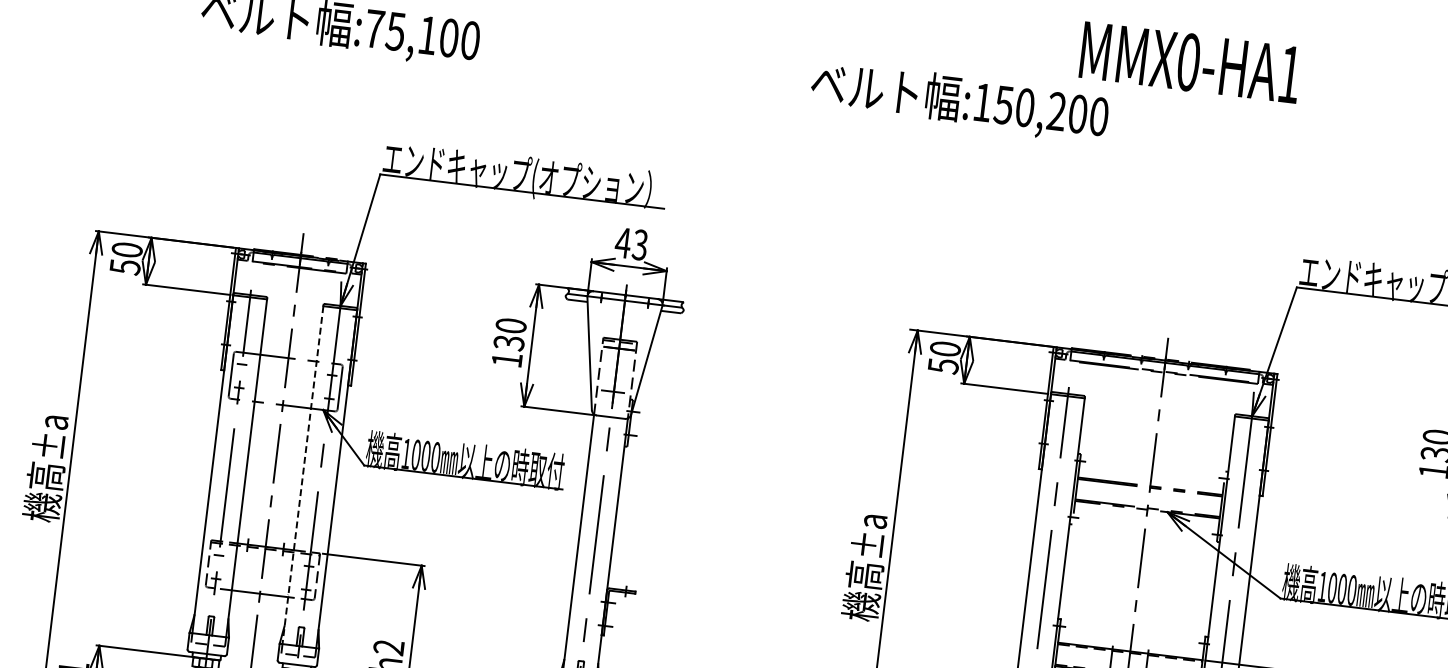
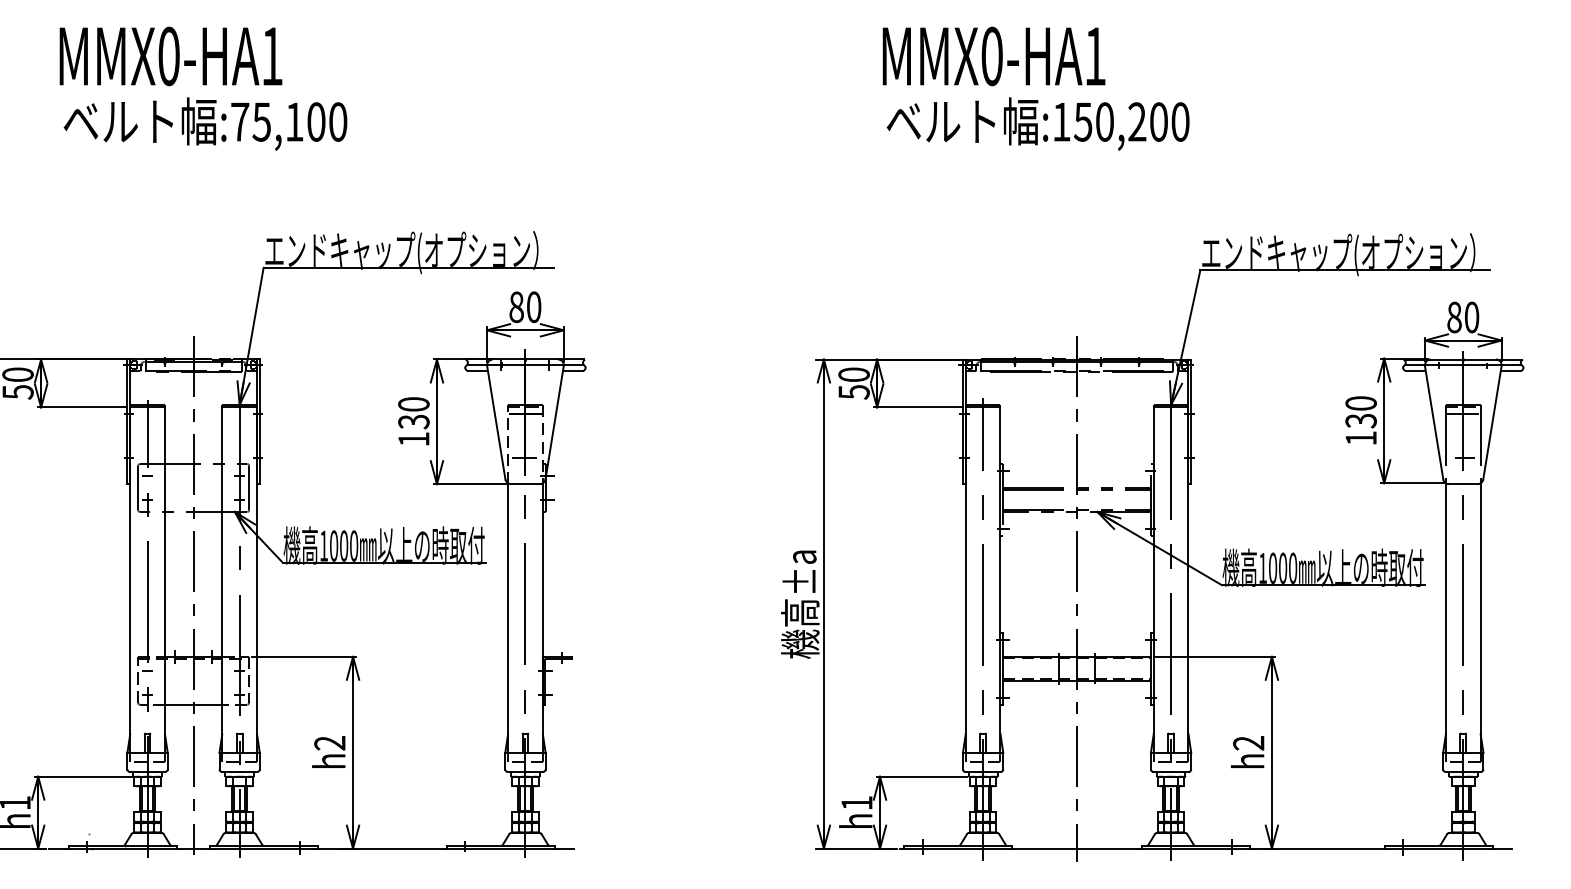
text: (1190, 62) -> (993, 56), moved
text: (959, 101) -> (1037, 123), moved
text: (630, 244) -> (524, 307), 43 -> 80
line: (303, 475) -> (222, 580), dashed -> solid

